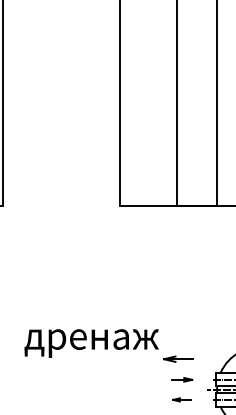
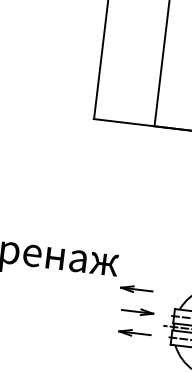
part: (181, 379) -> (137, 311), size x1.43
part: (181, 399) -> (134, 332), size x1.67

